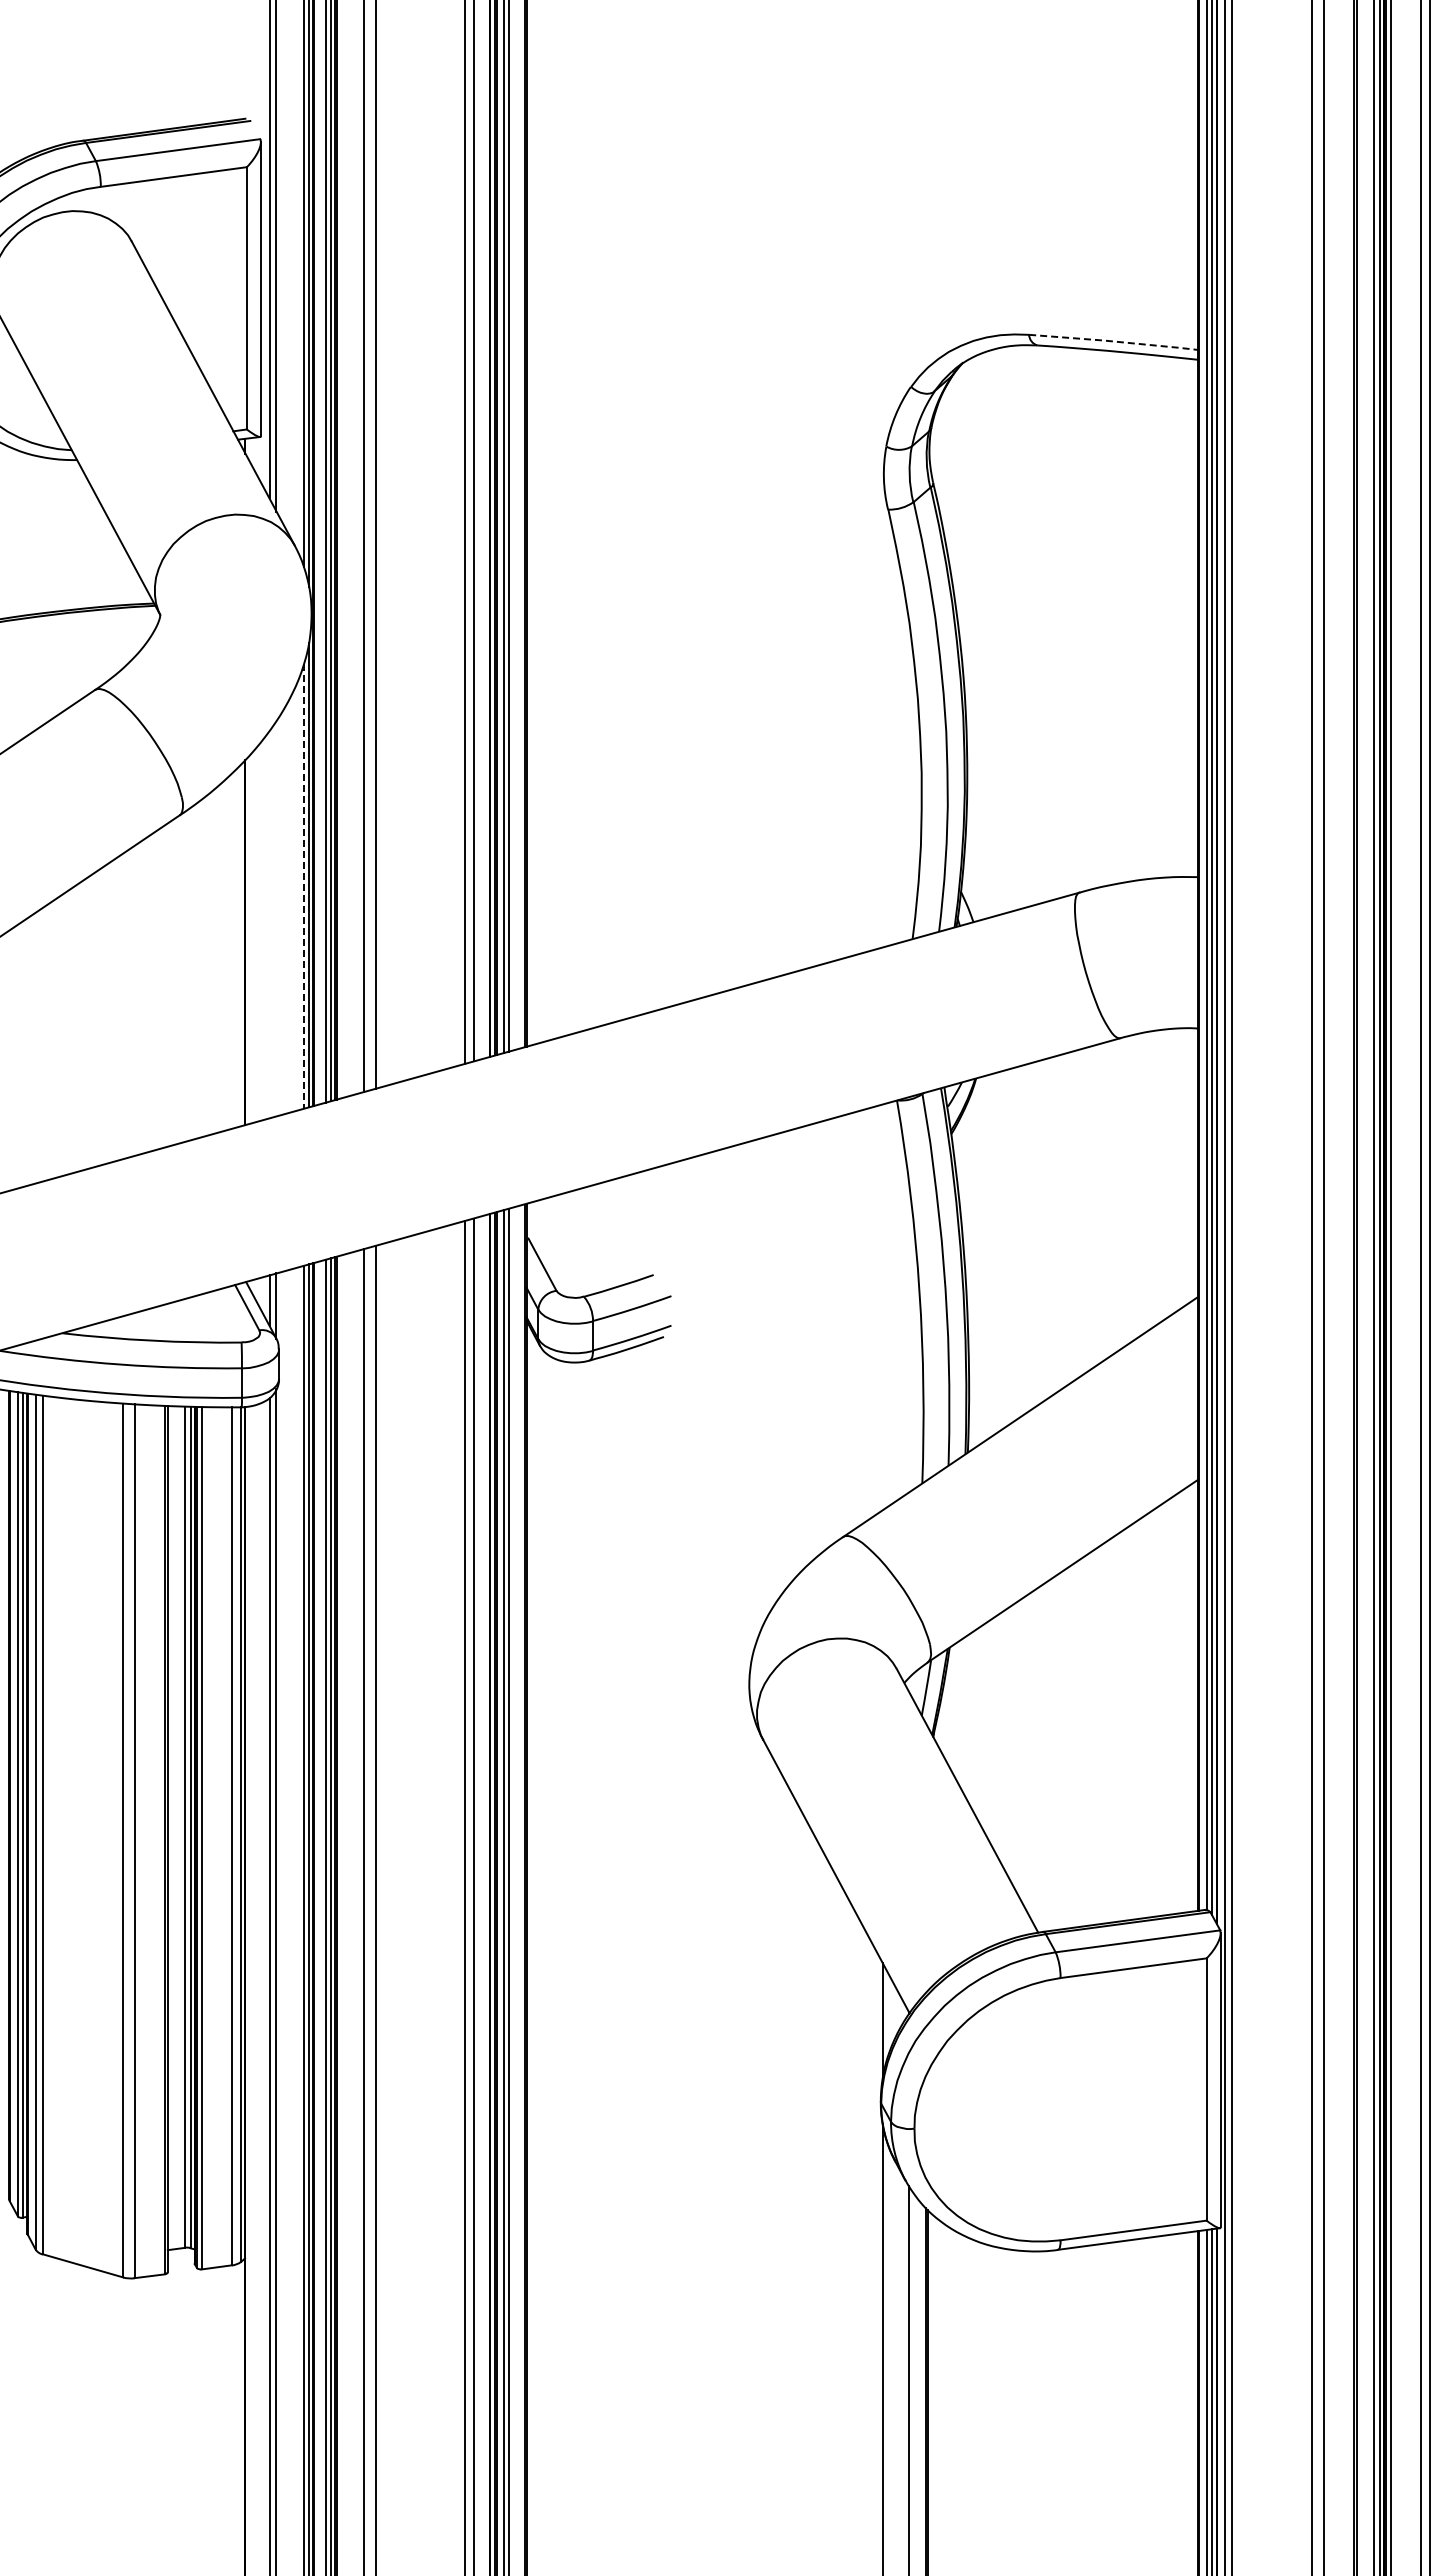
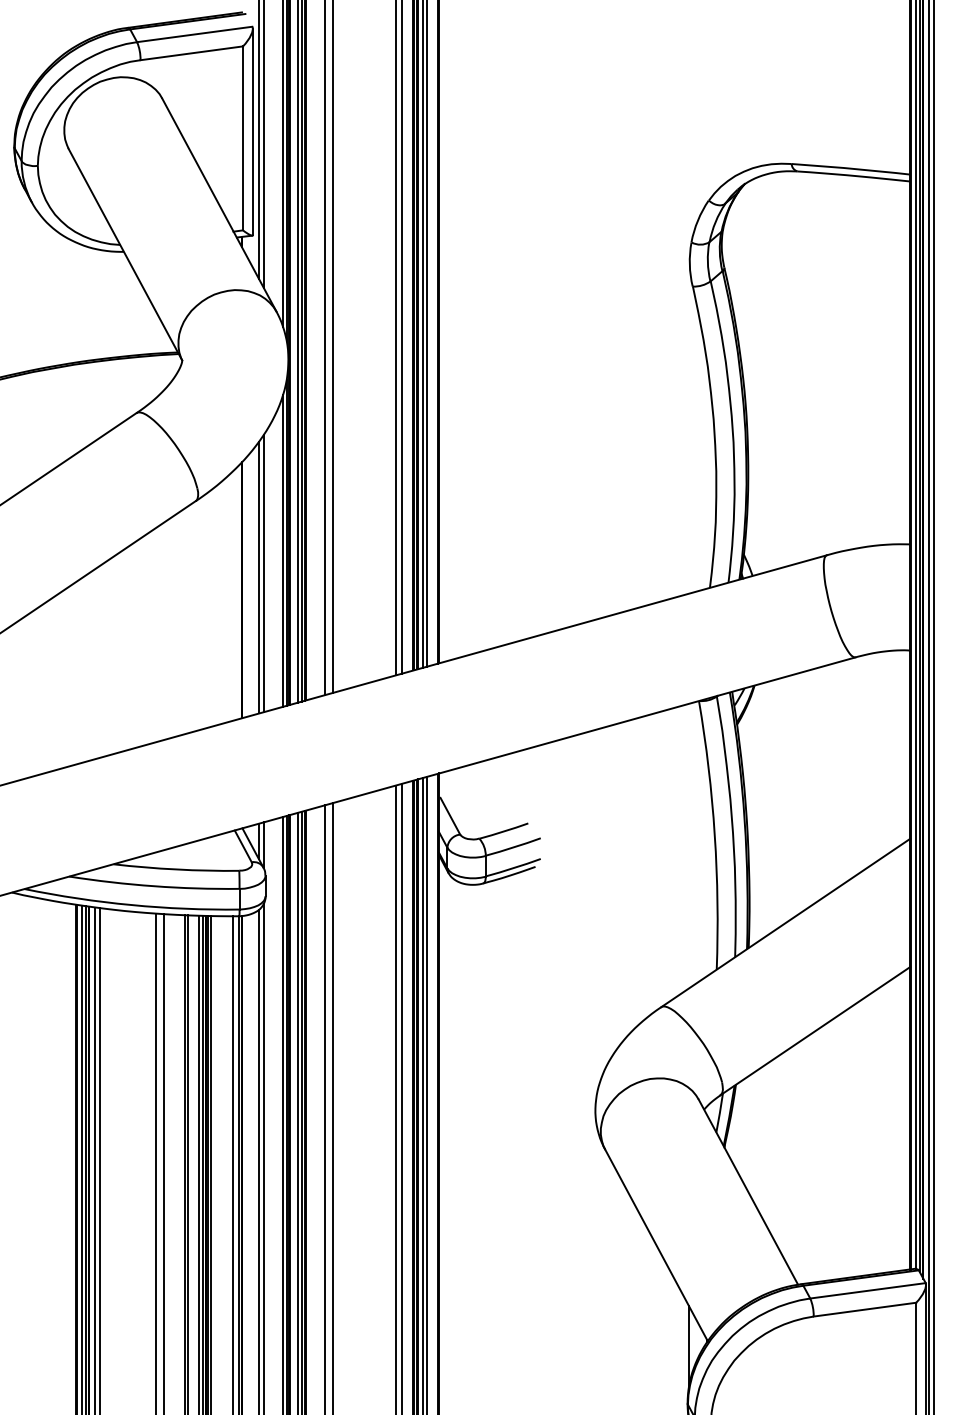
line: (1114, 341) -> (851, 168), dashed -> solid
line: (304, 887) -> (283, 551), dashed -> solid
line: (276, 918) -> (263, 573), added
line: (269, 924) -> (258, 577), added

